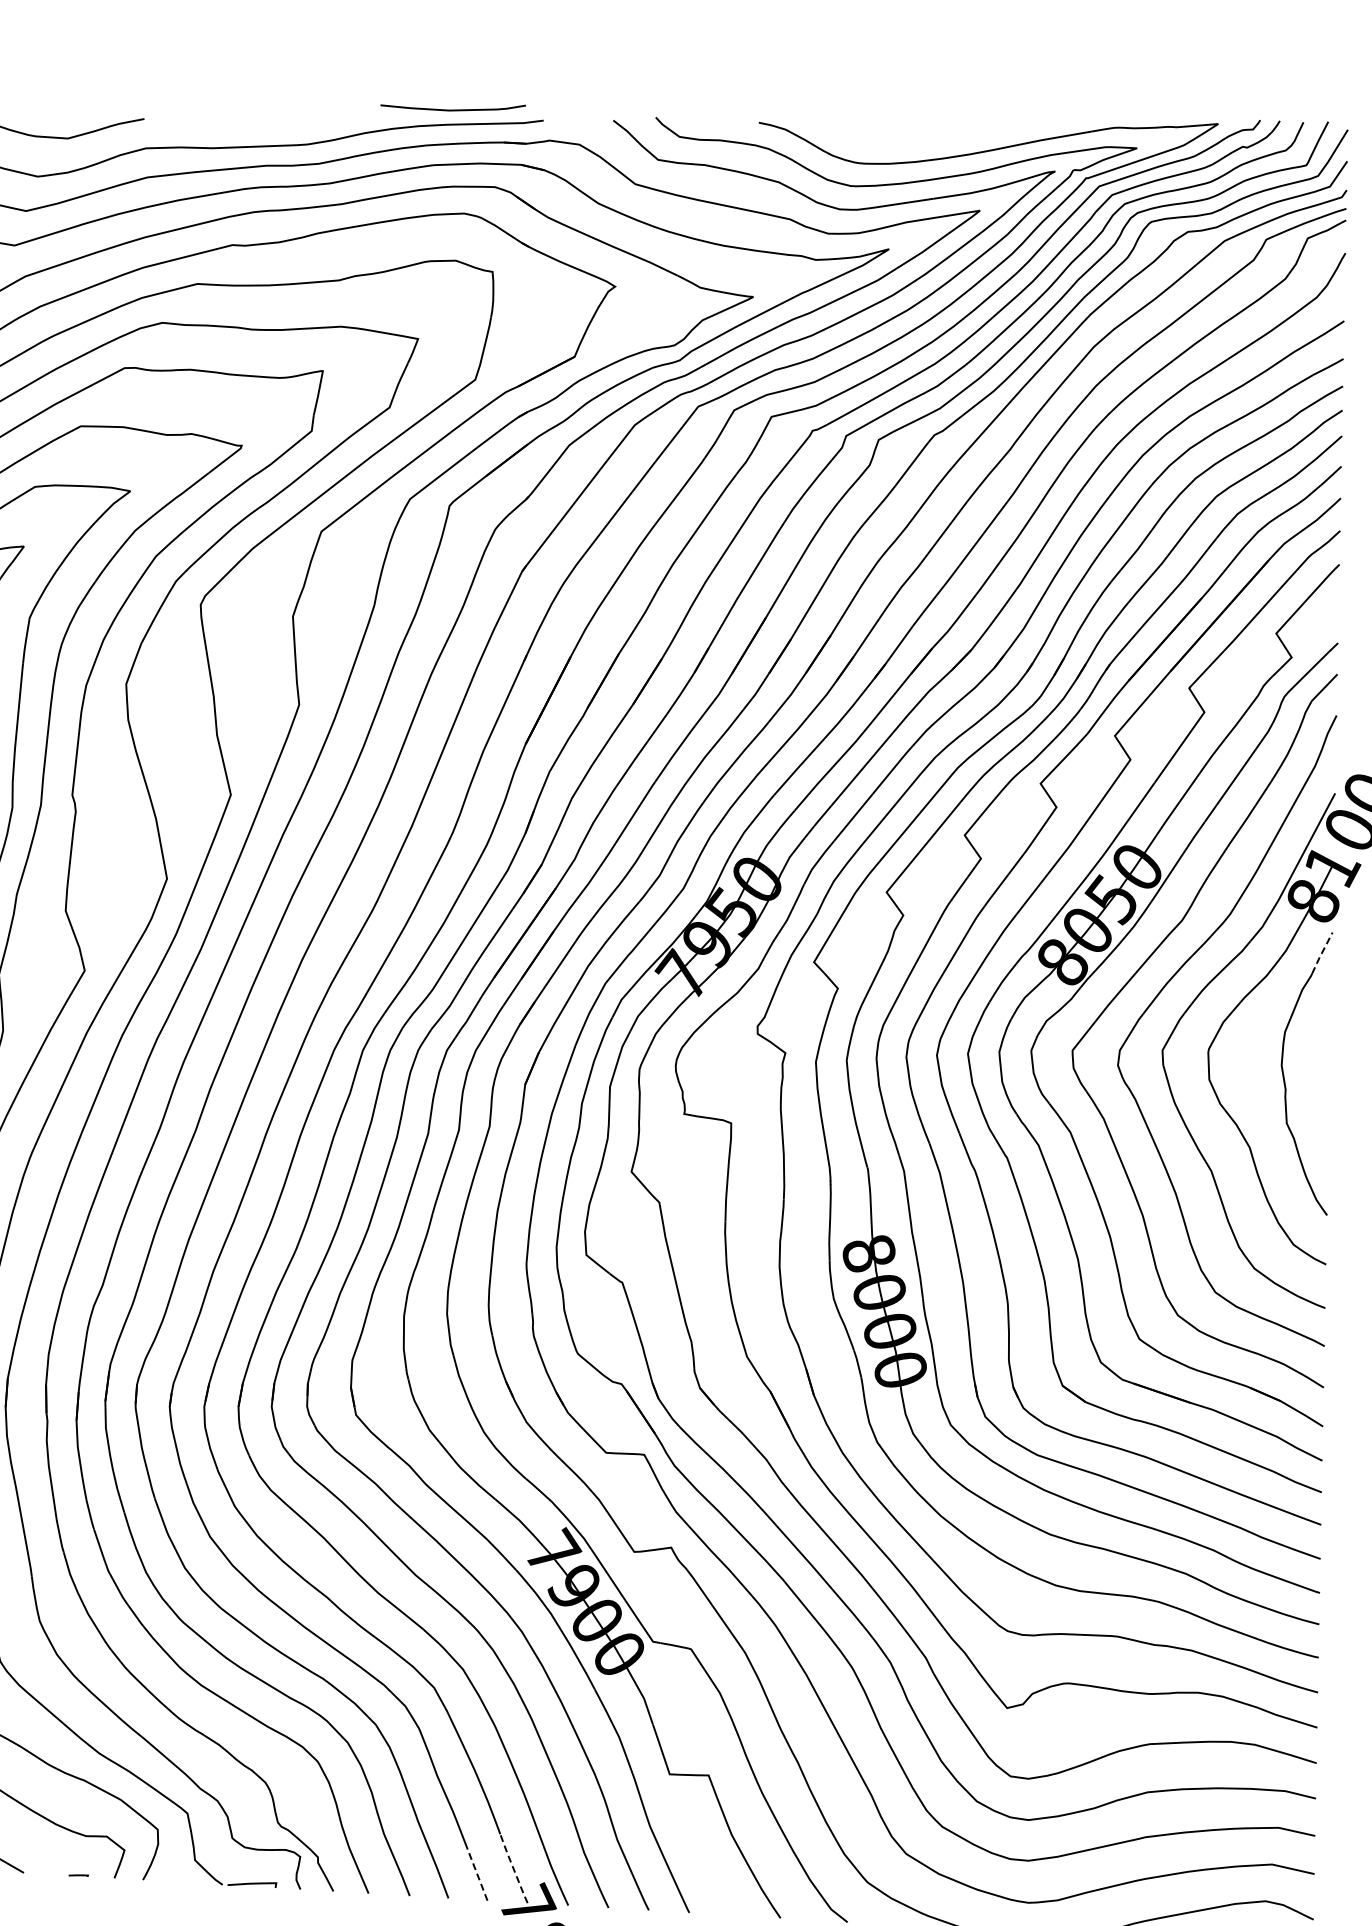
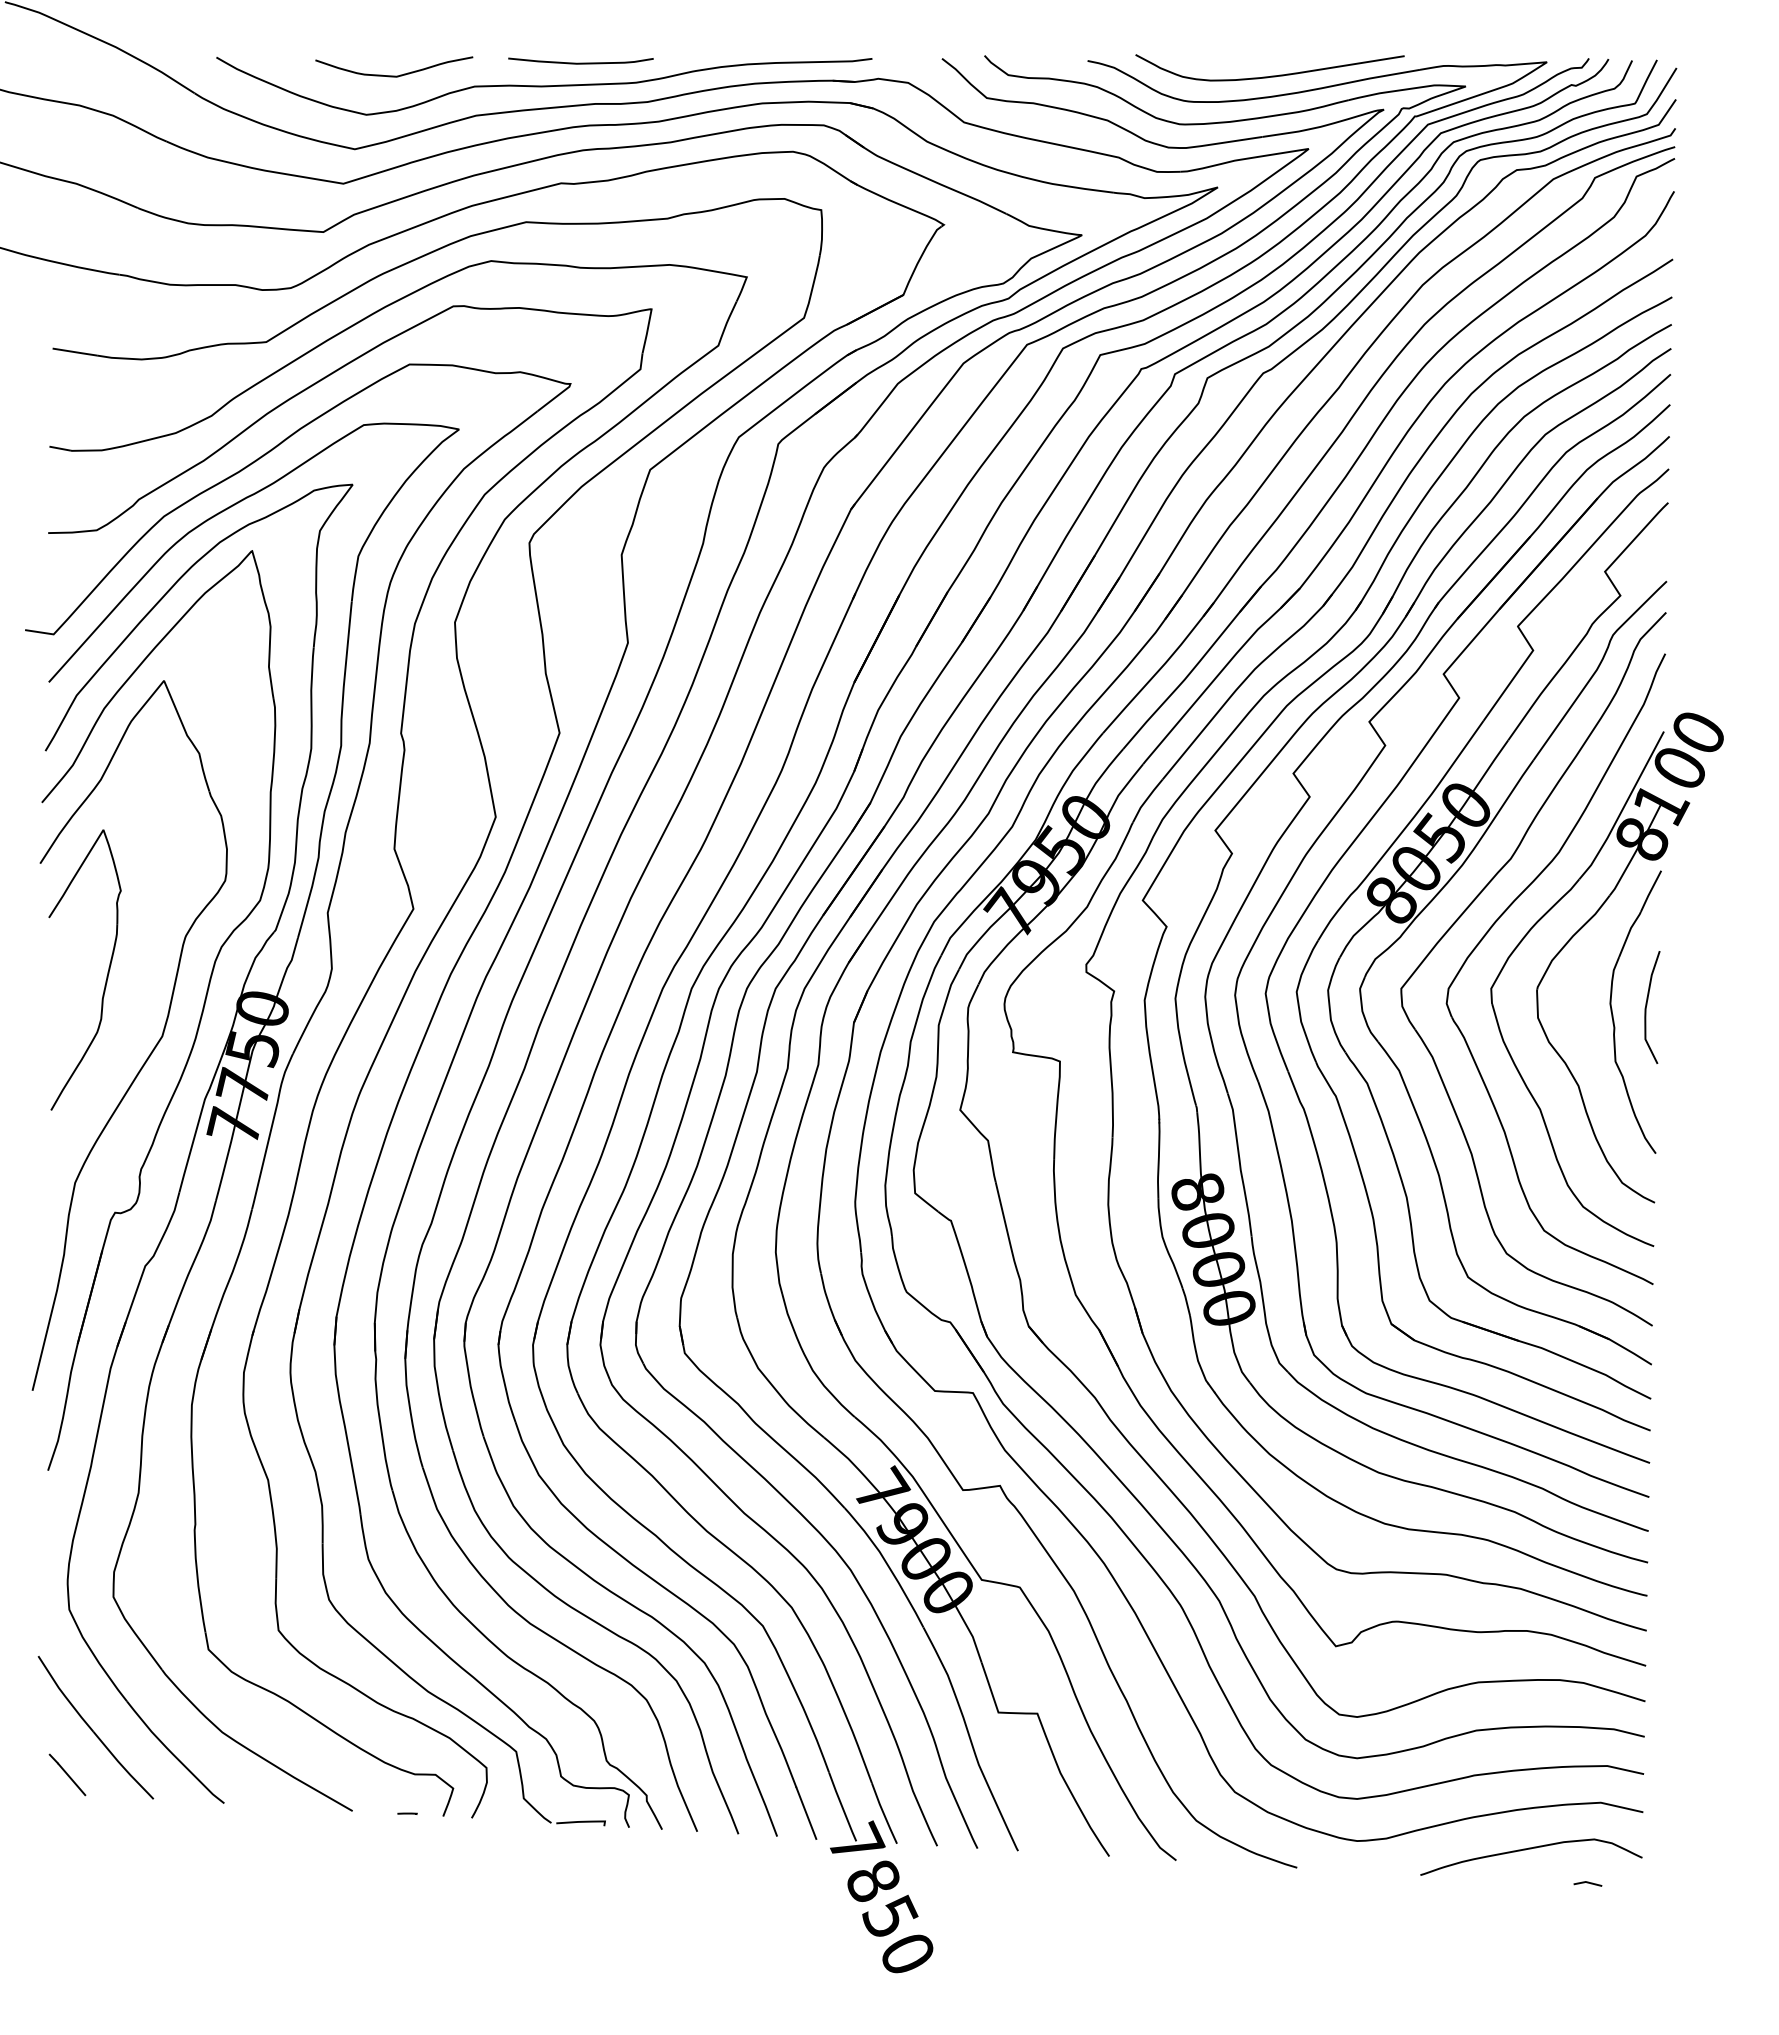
curve: (452, 109) -> (580, 62), moved
curve: (942, 137) -> (1271, 75), added
line: (1321, 953) -> (1650, 891), dashed -> solid
curve: (1318, 1067) -> (1647, 1005), added
line: (513, 1869) -> (842, 1807), dashed -> solid
line: (477, 1874) -> (806, 1812), dashed -> solid

